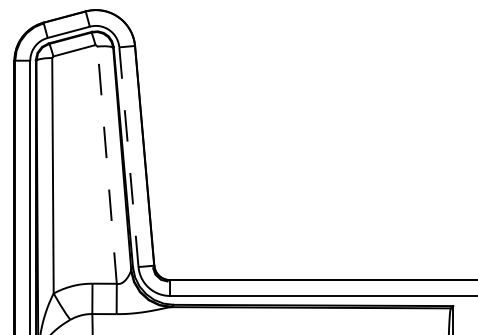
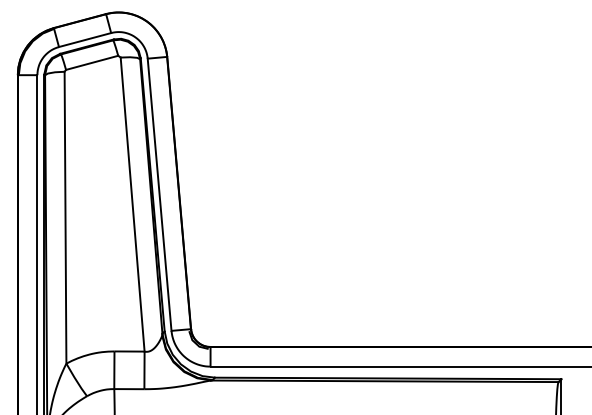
line: (128, 157) -> (159, 194), dashed -> solid
line: (107, 165) -> (132, 204), dashed -> solid

